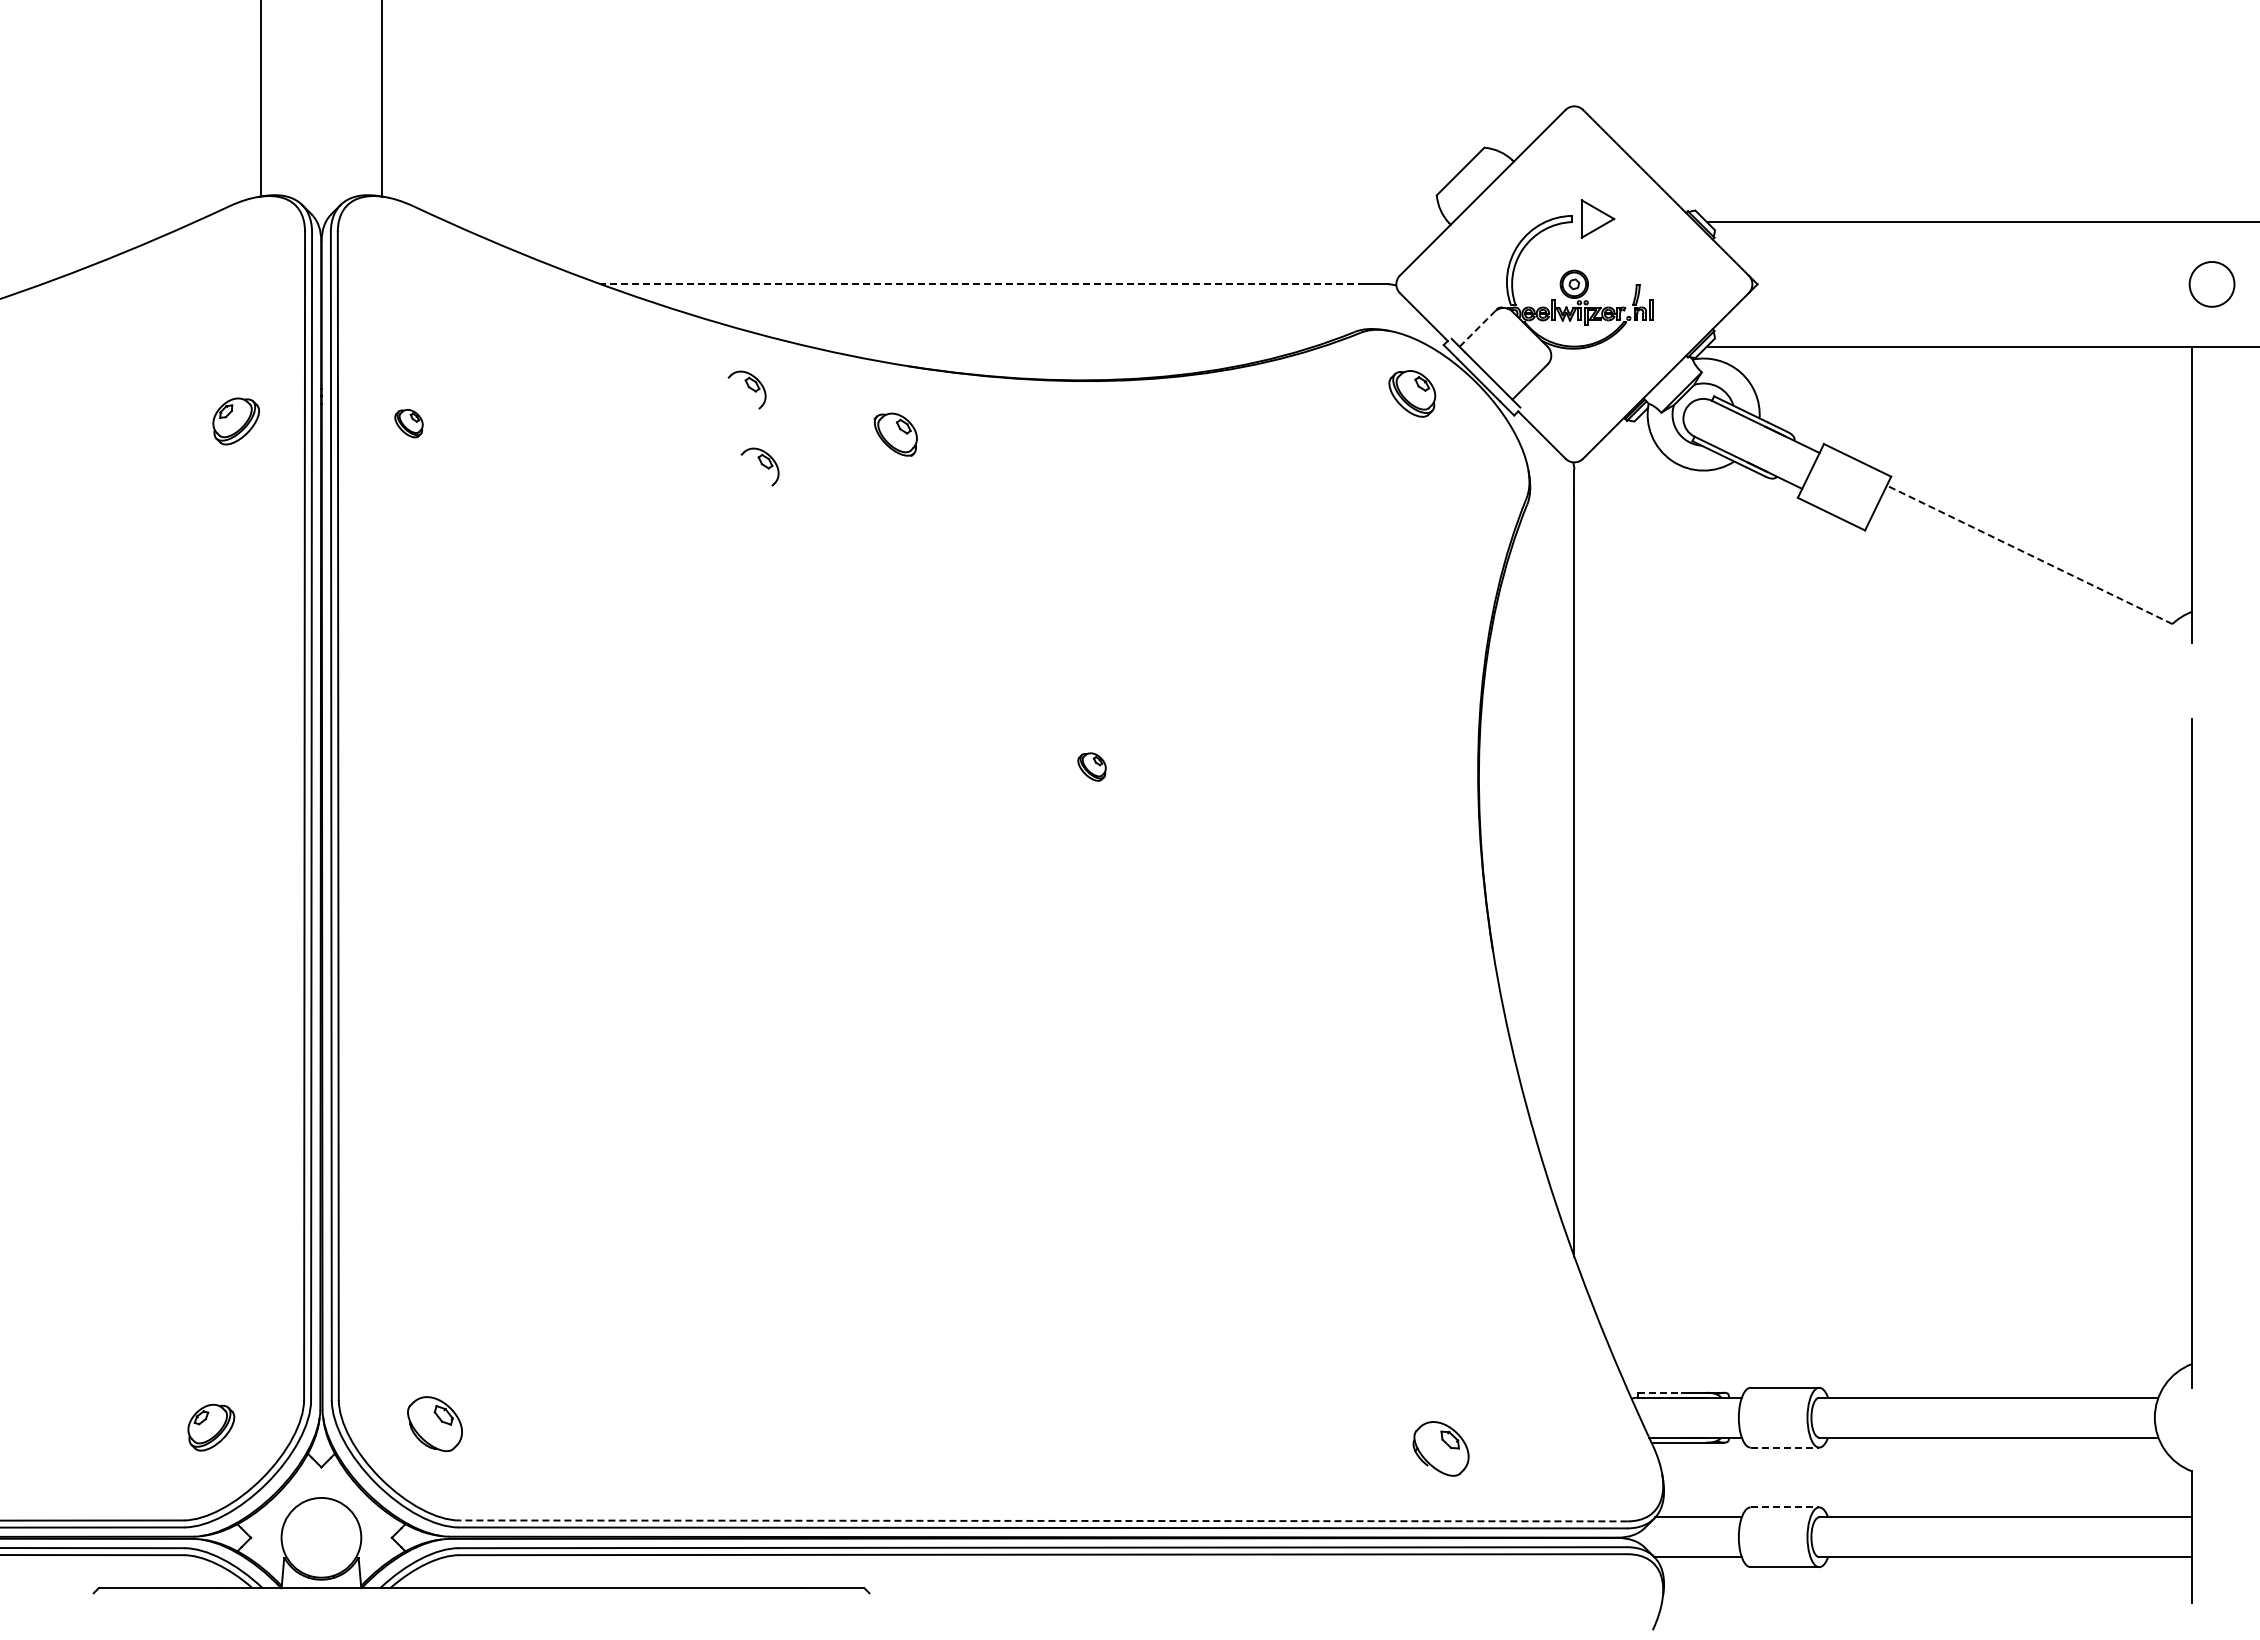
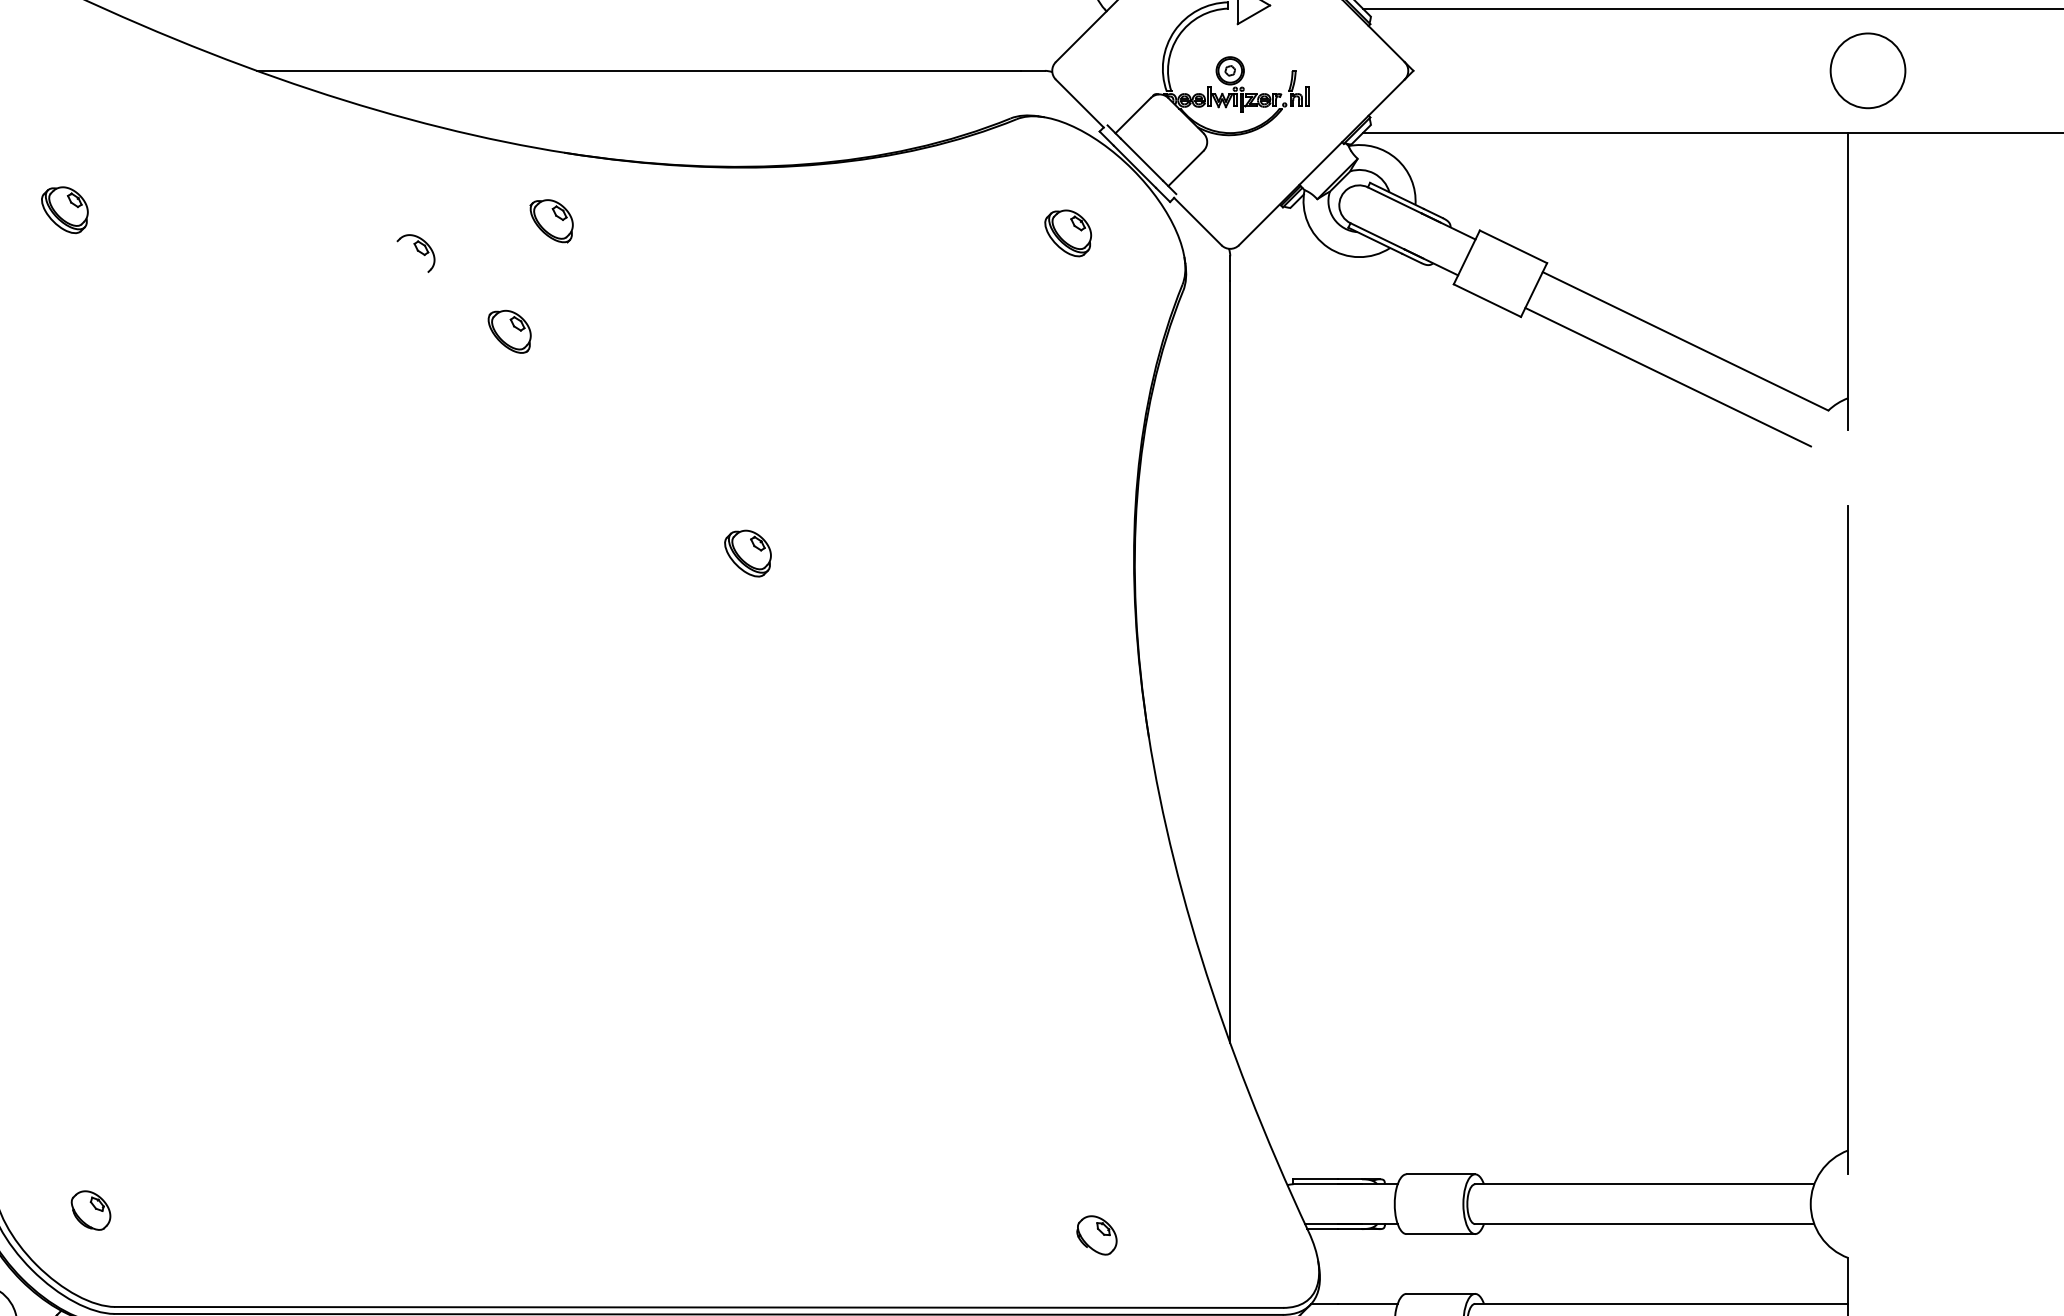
line: (982, 284) -> (638, 71), dashed -> solid
circle: (2211, 284) -> (1867, 71), size x1.67
line: (1477, 329) -> (1133, 116), dashed -> solid
part: (746, 389) -> (402, 176), removed
part: (1412, 393) -> (1068, 233), moved
part: (408, 423) -> (64, 210), size x1.67
part: (853, 545) -> (509, 332), added
line: (2029, 554) -> (1685, 341), dashed -> solid
line: (2012, 590) -> (1668, 377), added
part: (1091, 766) -> (747, 553), size x1.67
line: (1660, 1392) -> (1316, 1179), dashed -> solid
part: (435, 1423) -> (91, 1210), size x0.71
line: (1785, 1447) -> (1441, 1234), dashed -> solid
part: (1440, 1448) -> (1096, 1235), size x0.71
line: (1785, 1507) -> (1441, 1294), dashed -> solid
line: (1042, 1520) -> (698, 1307), dashed -> solid

